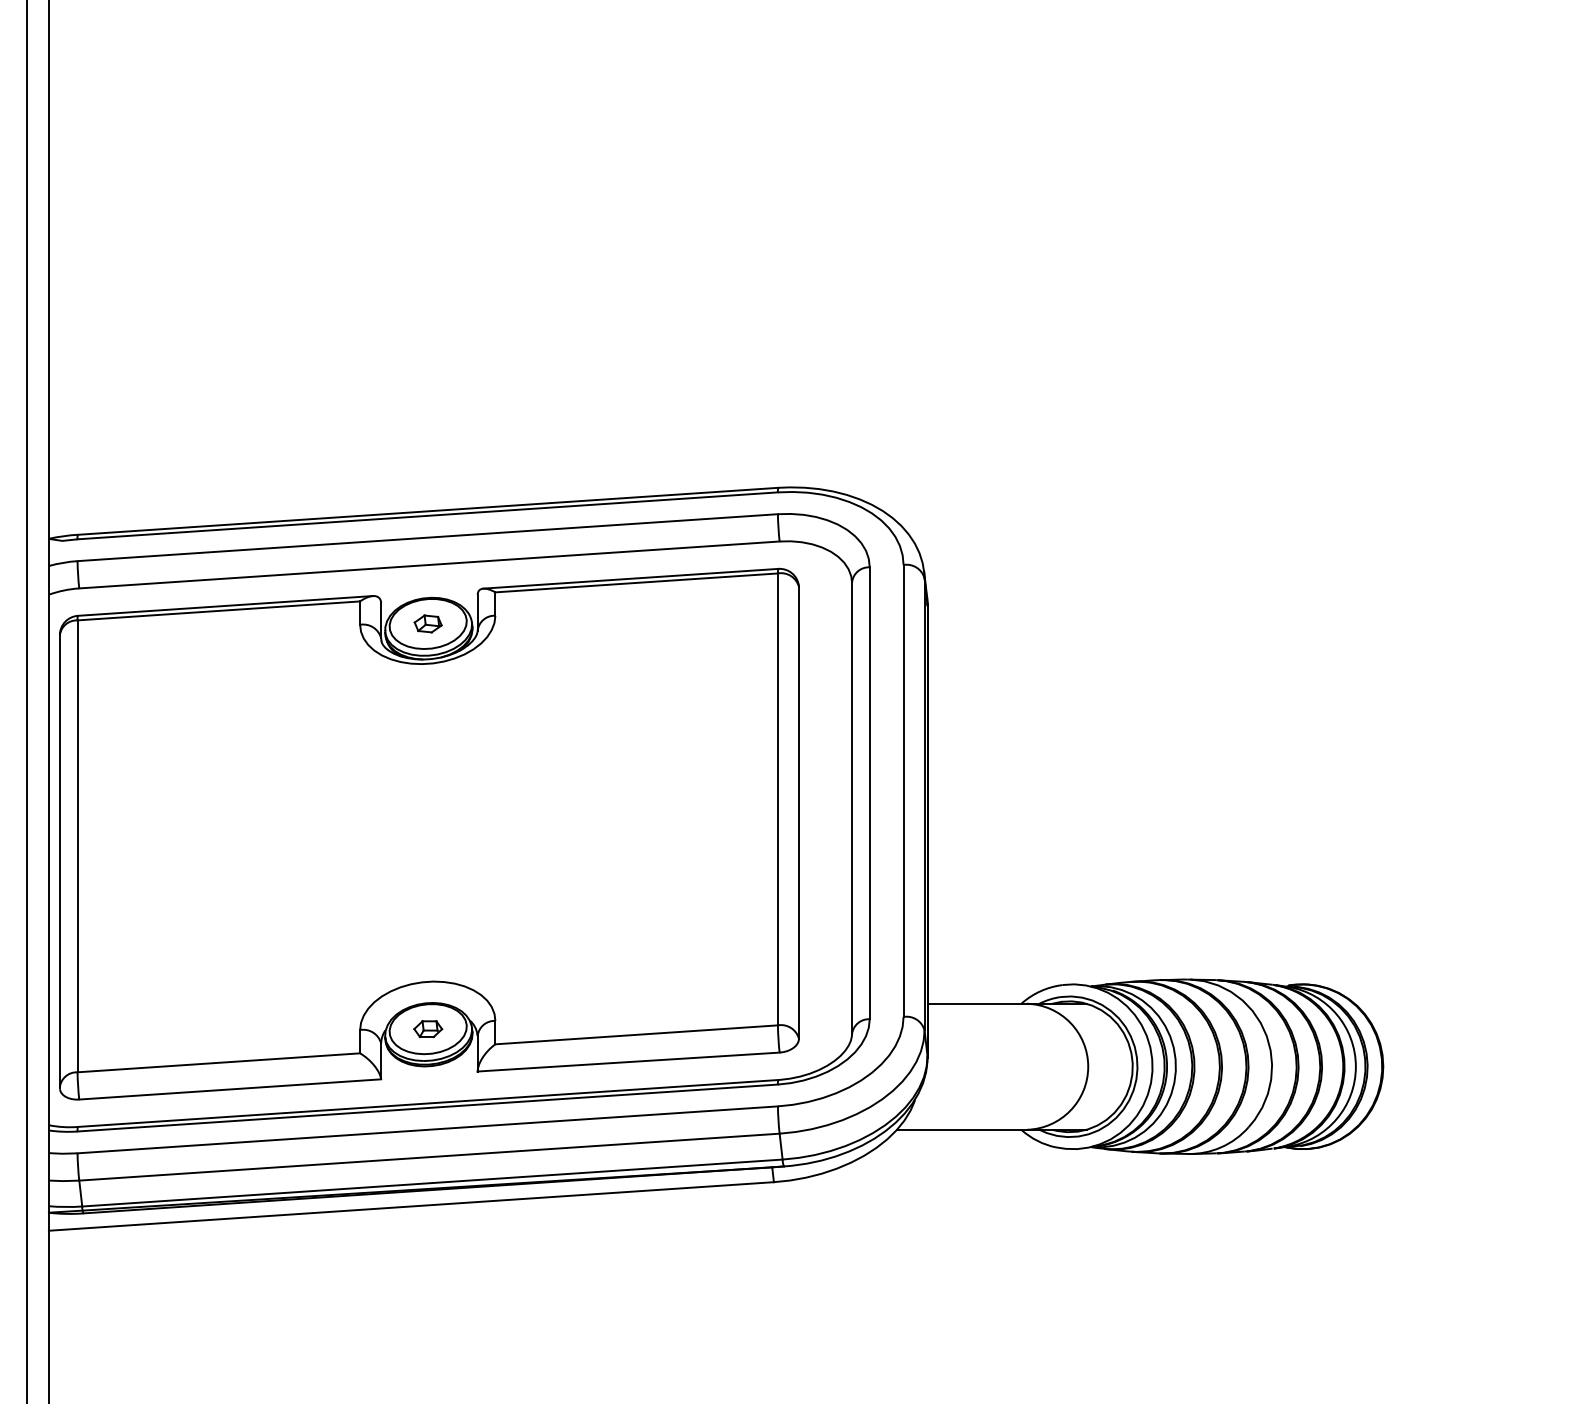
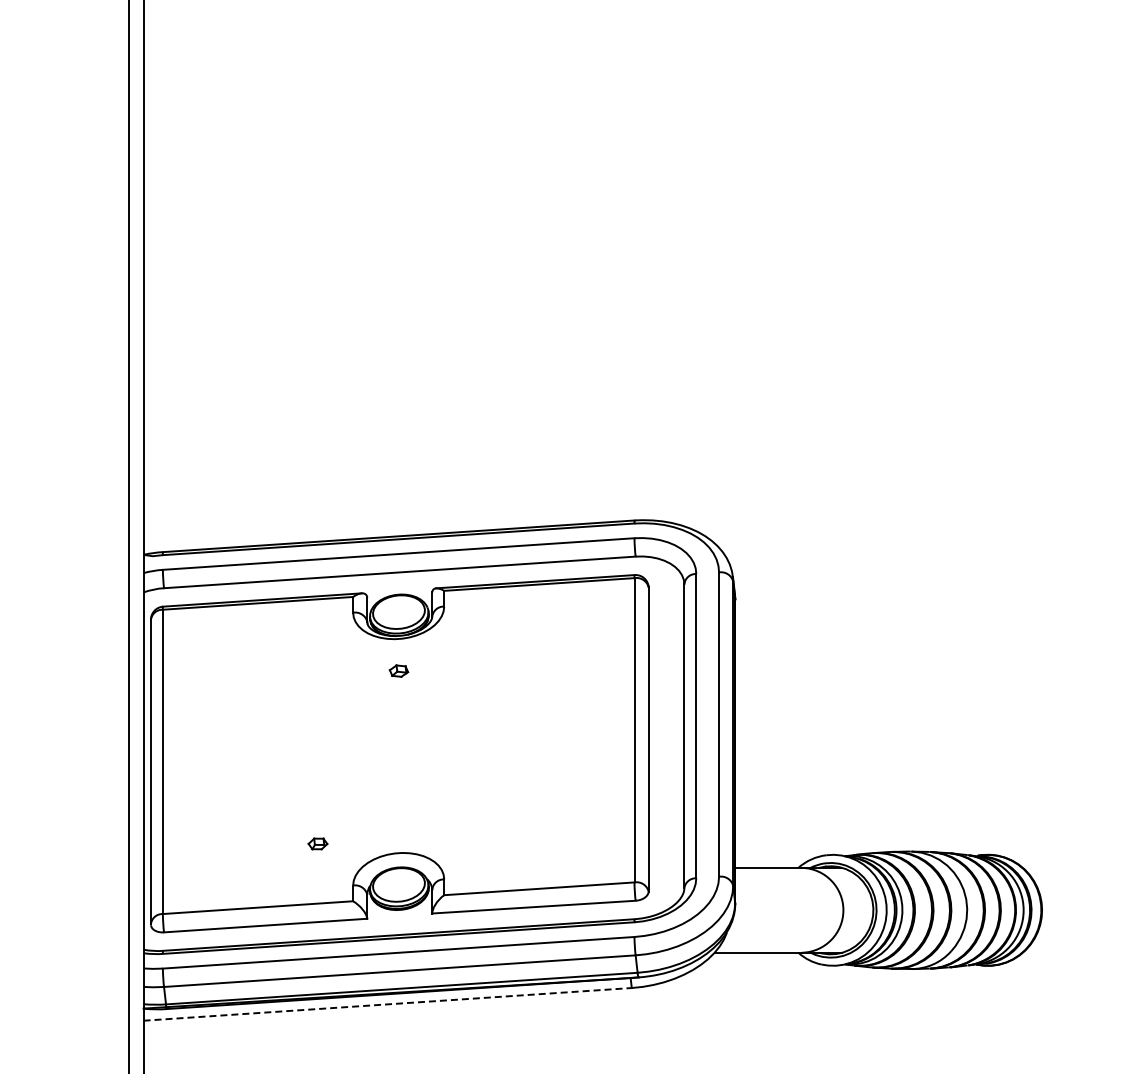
part: (427, 623) -> (398, 670), moved
part: (427, 1028) -> (317, 843), moved
line: (411, 1206) -> (387, 1004), solid -> dashed

